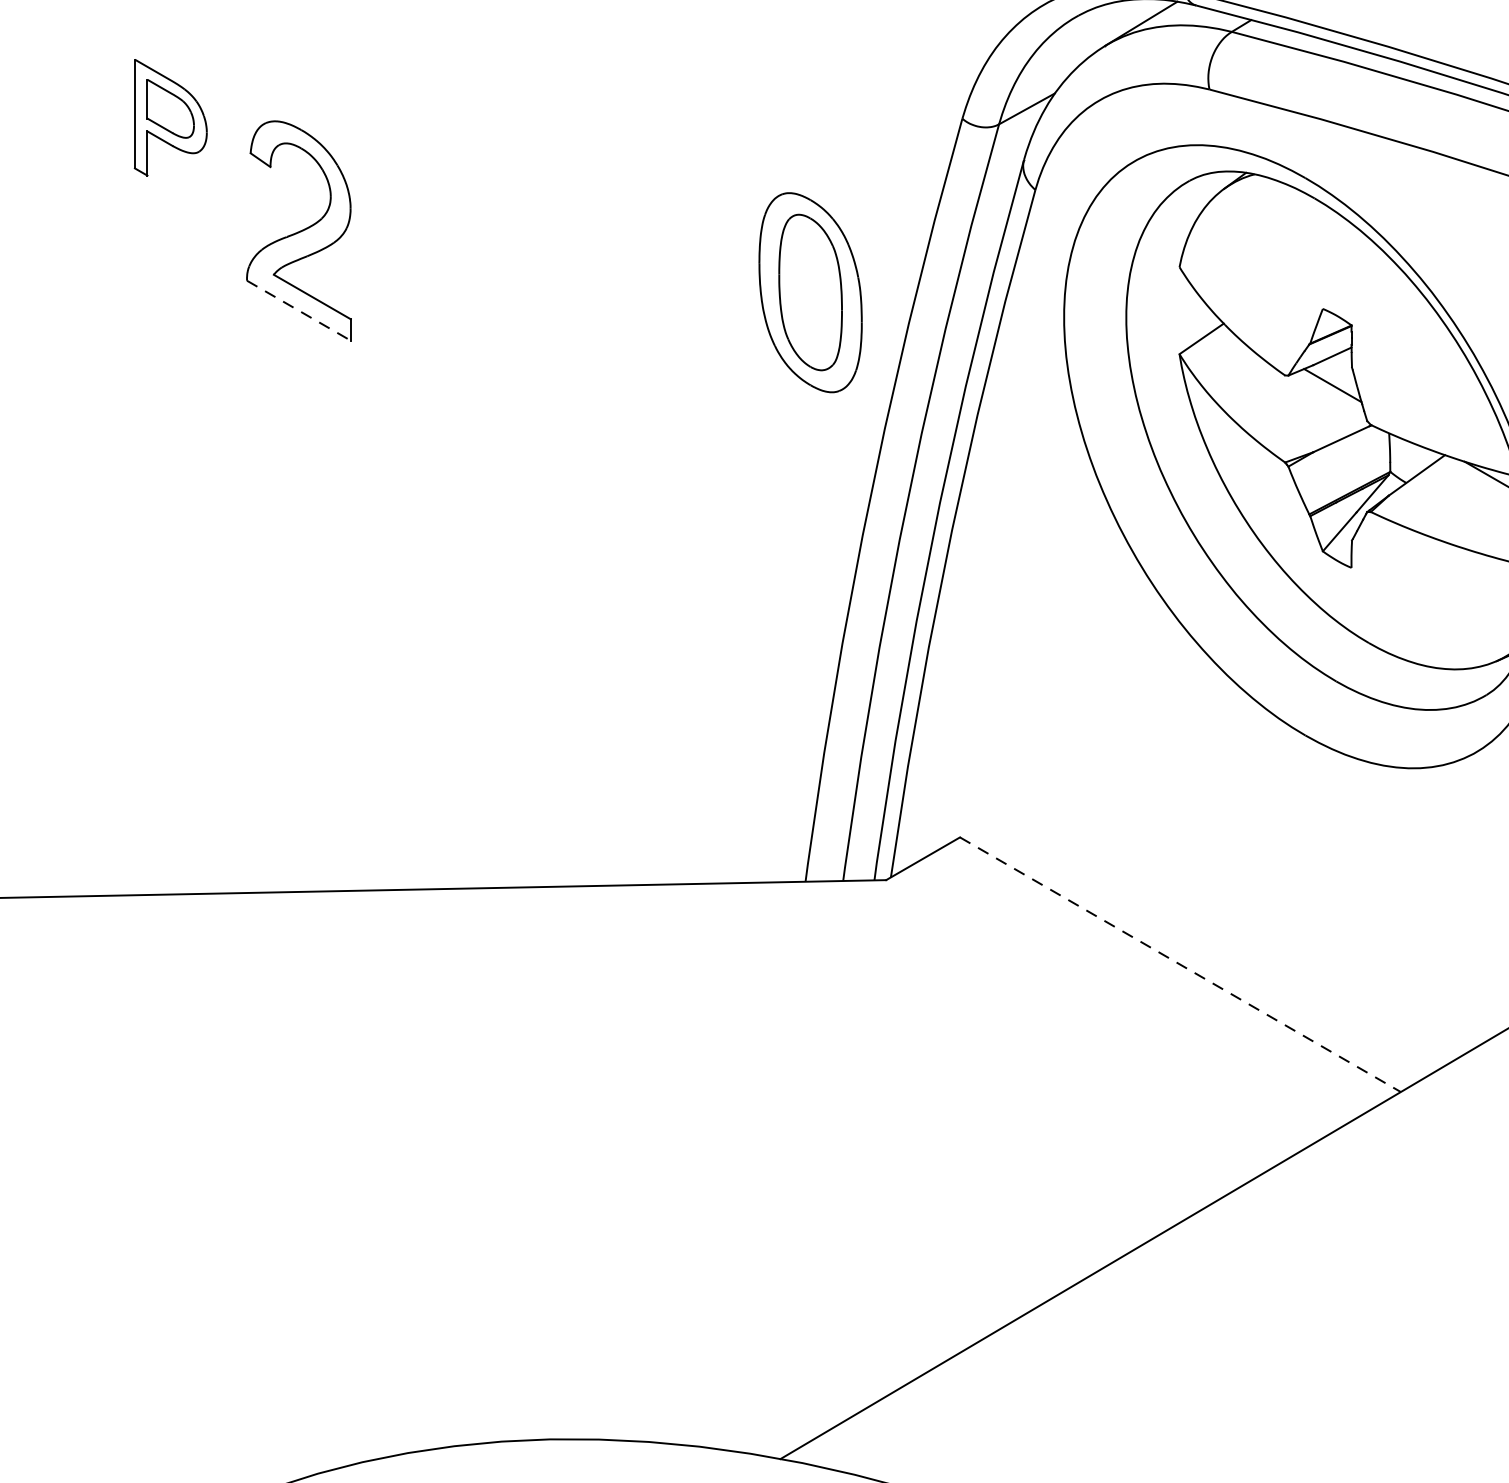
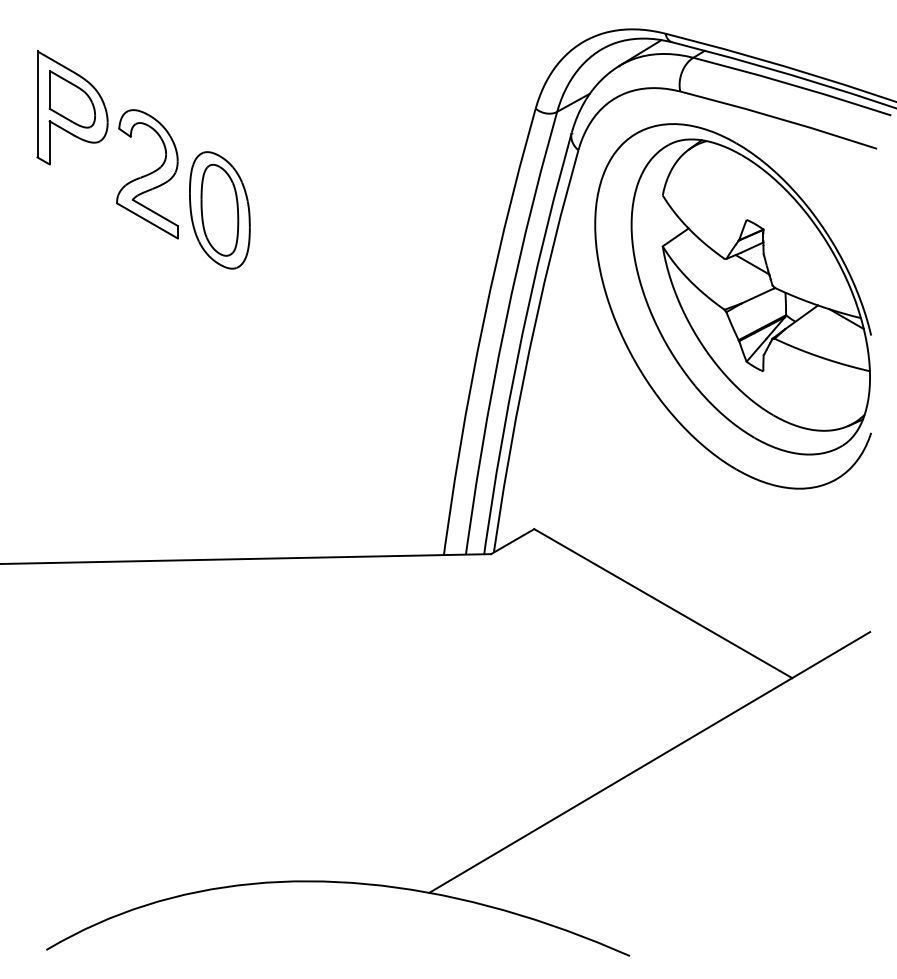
part: (170, 116) -> (72, 107), size x1.67
part: (809, 292) -> (219, 210), moved
line: (298, 311) -> (147, 221), dashed -> solid
line: (1180, 964) -> (663, 603), dashed -> solid

